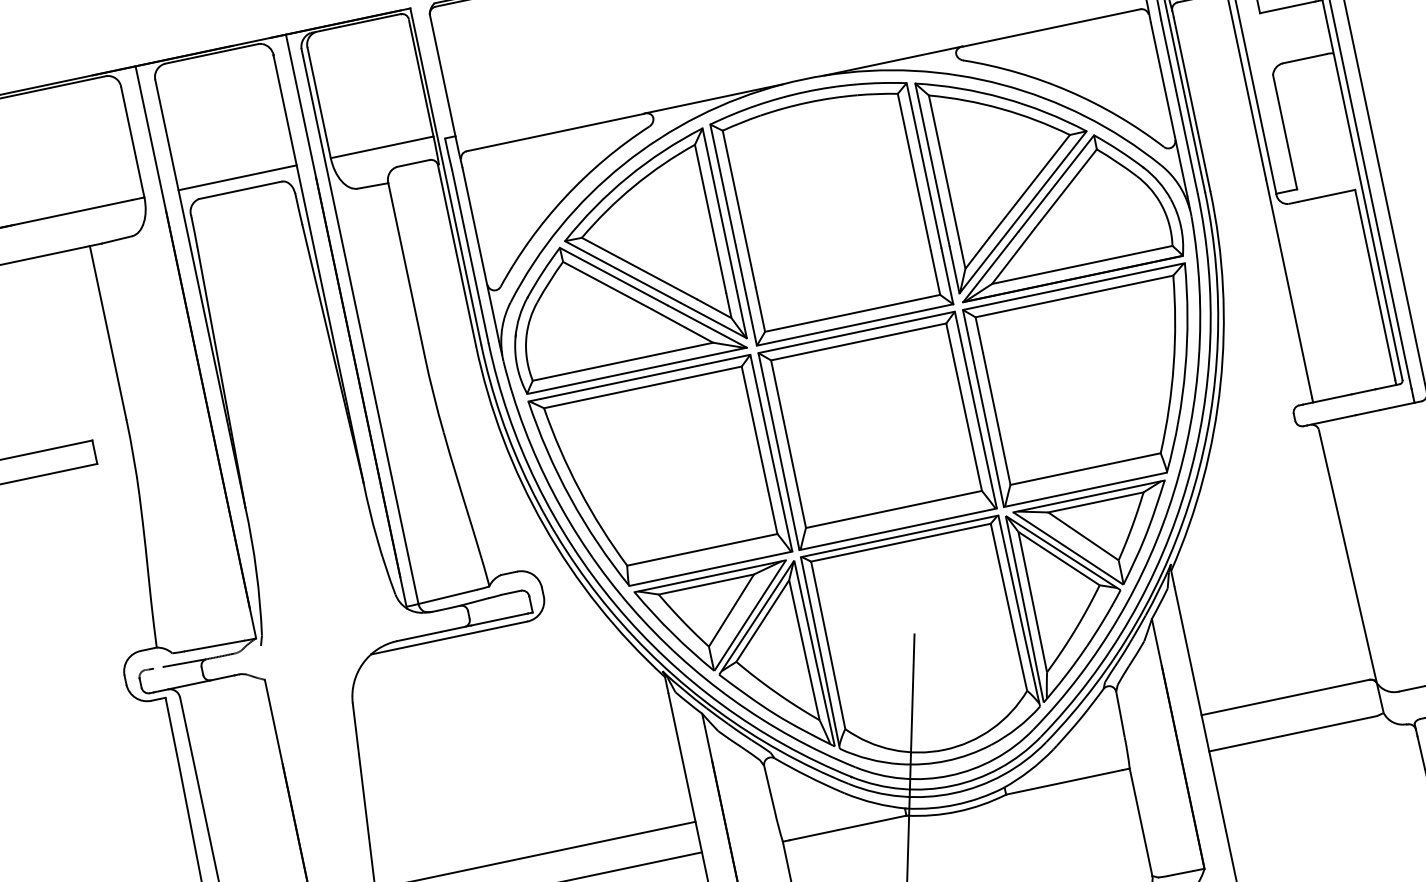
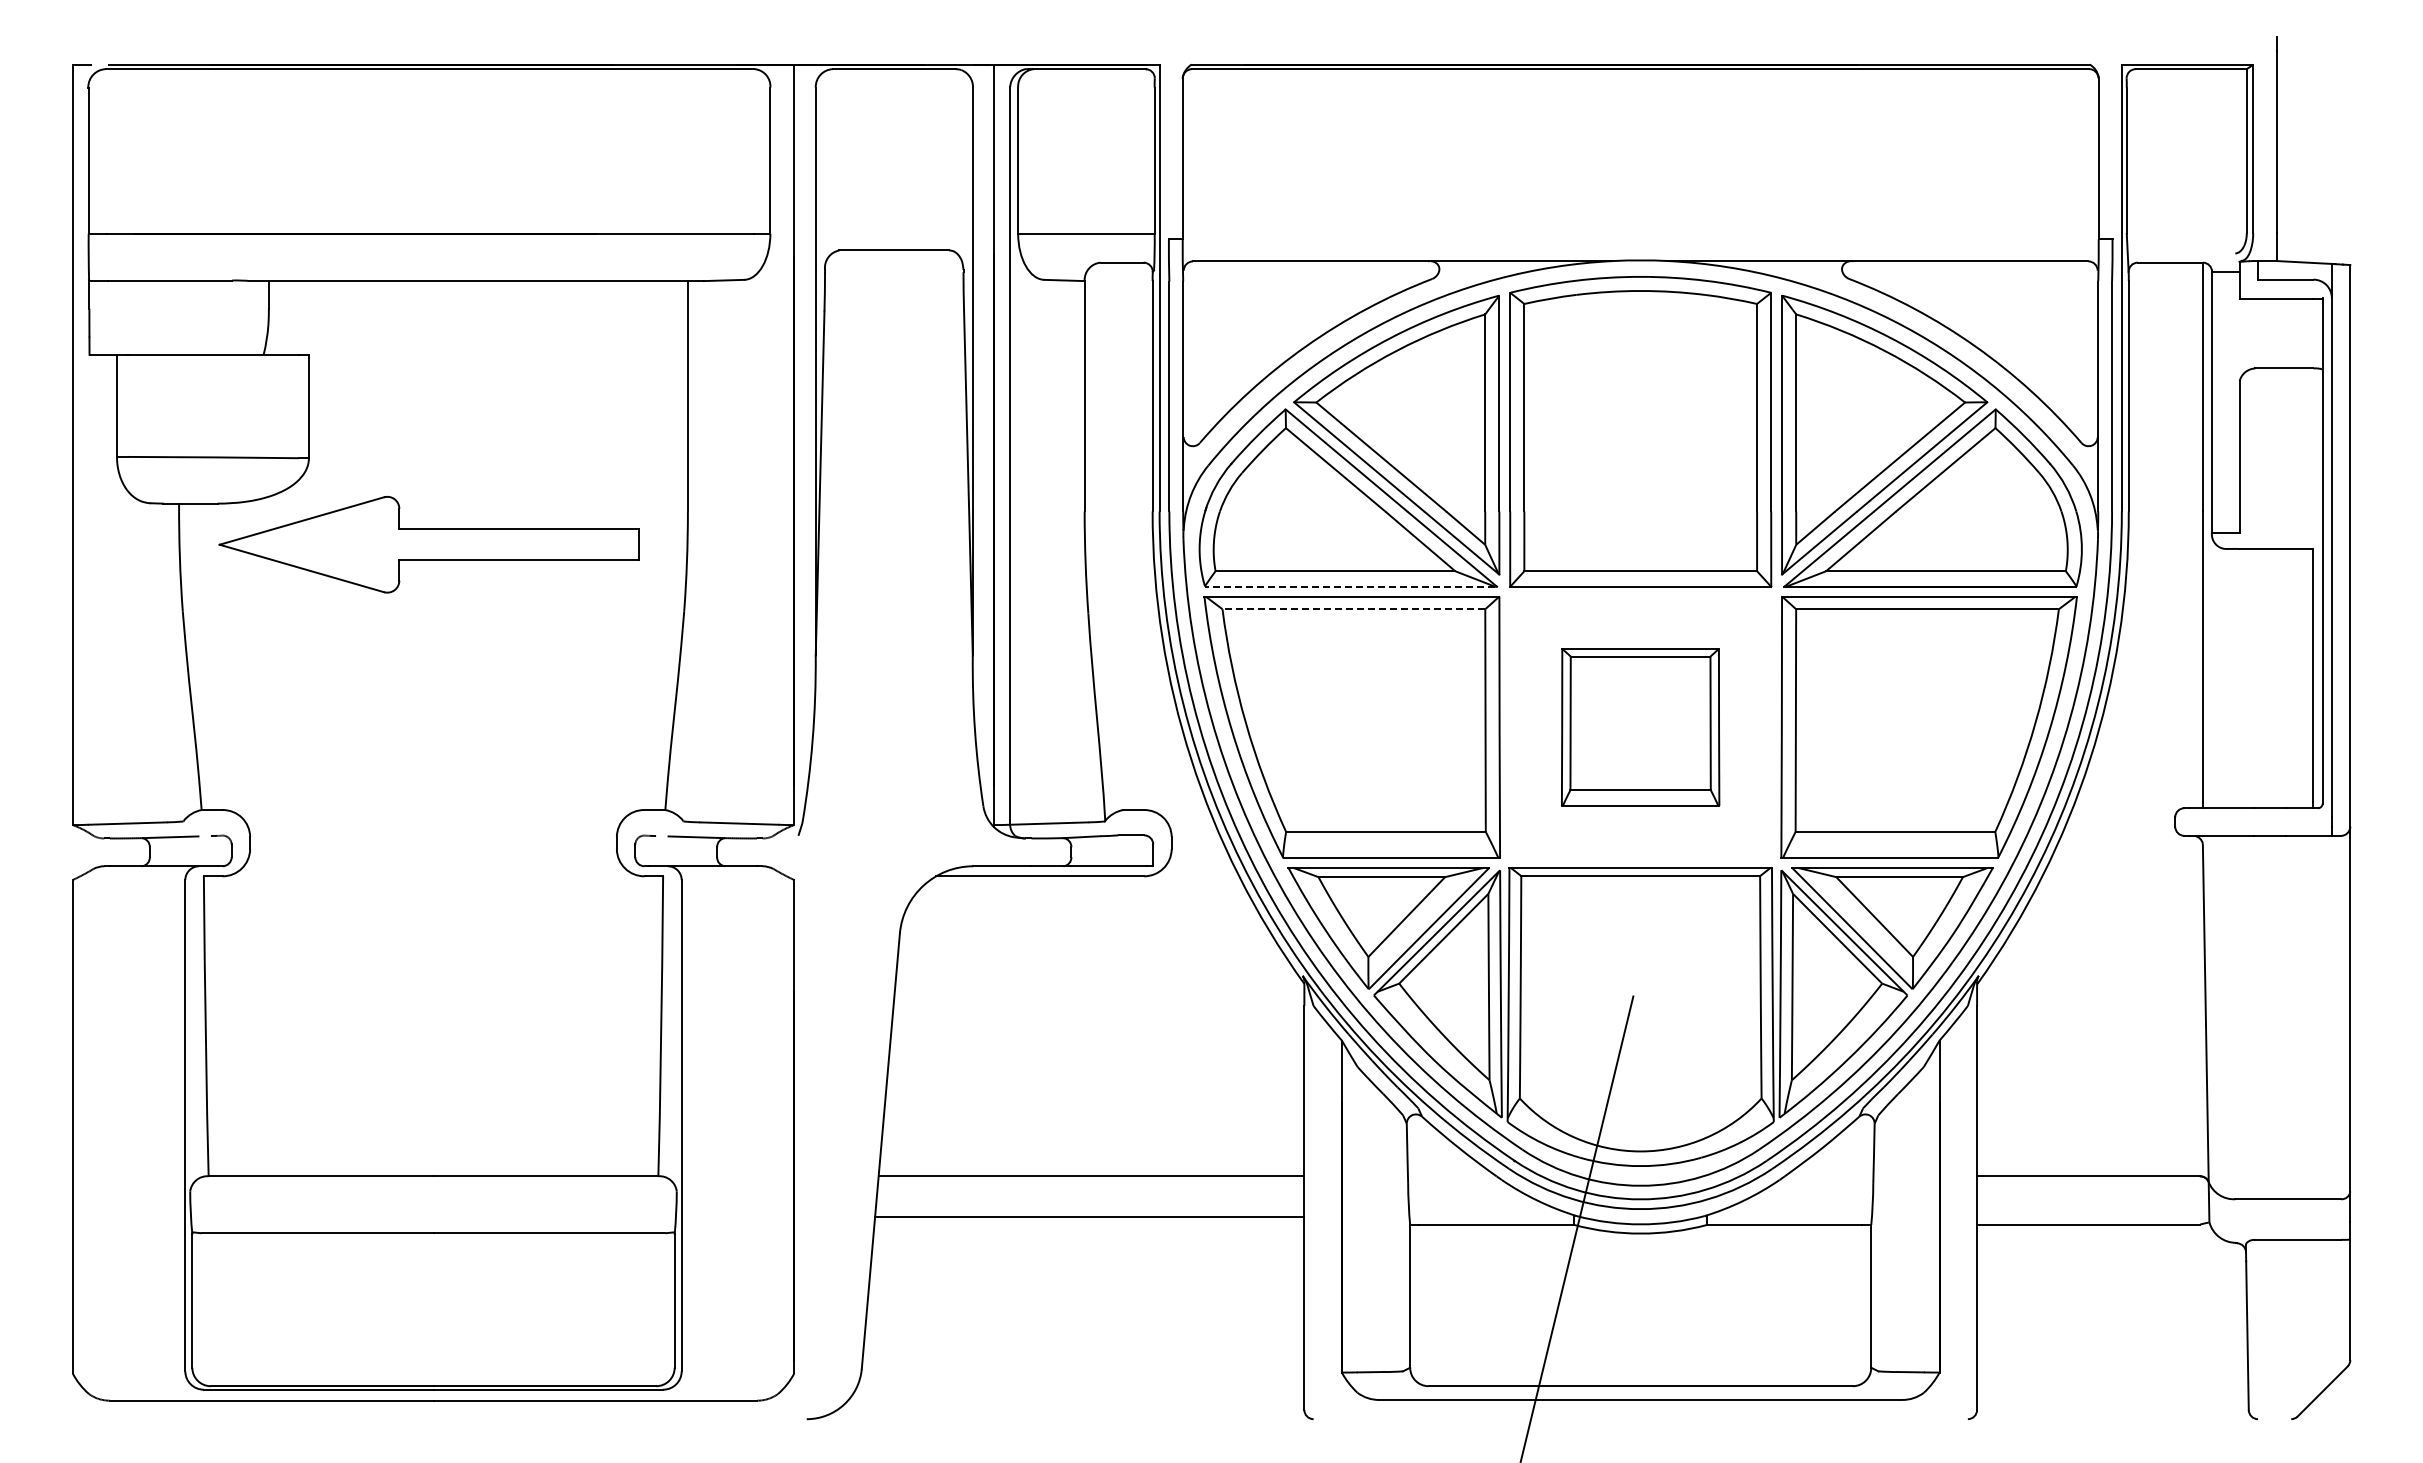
line: (236, 177) -> (893, 233), removed
line: (636, 370) -> (1350, 586), solid -> dashed
line: (642, 387) -> (1353, 609), solid -> dashed
part: (877, 430) -> (1640, 727), size x0.6

